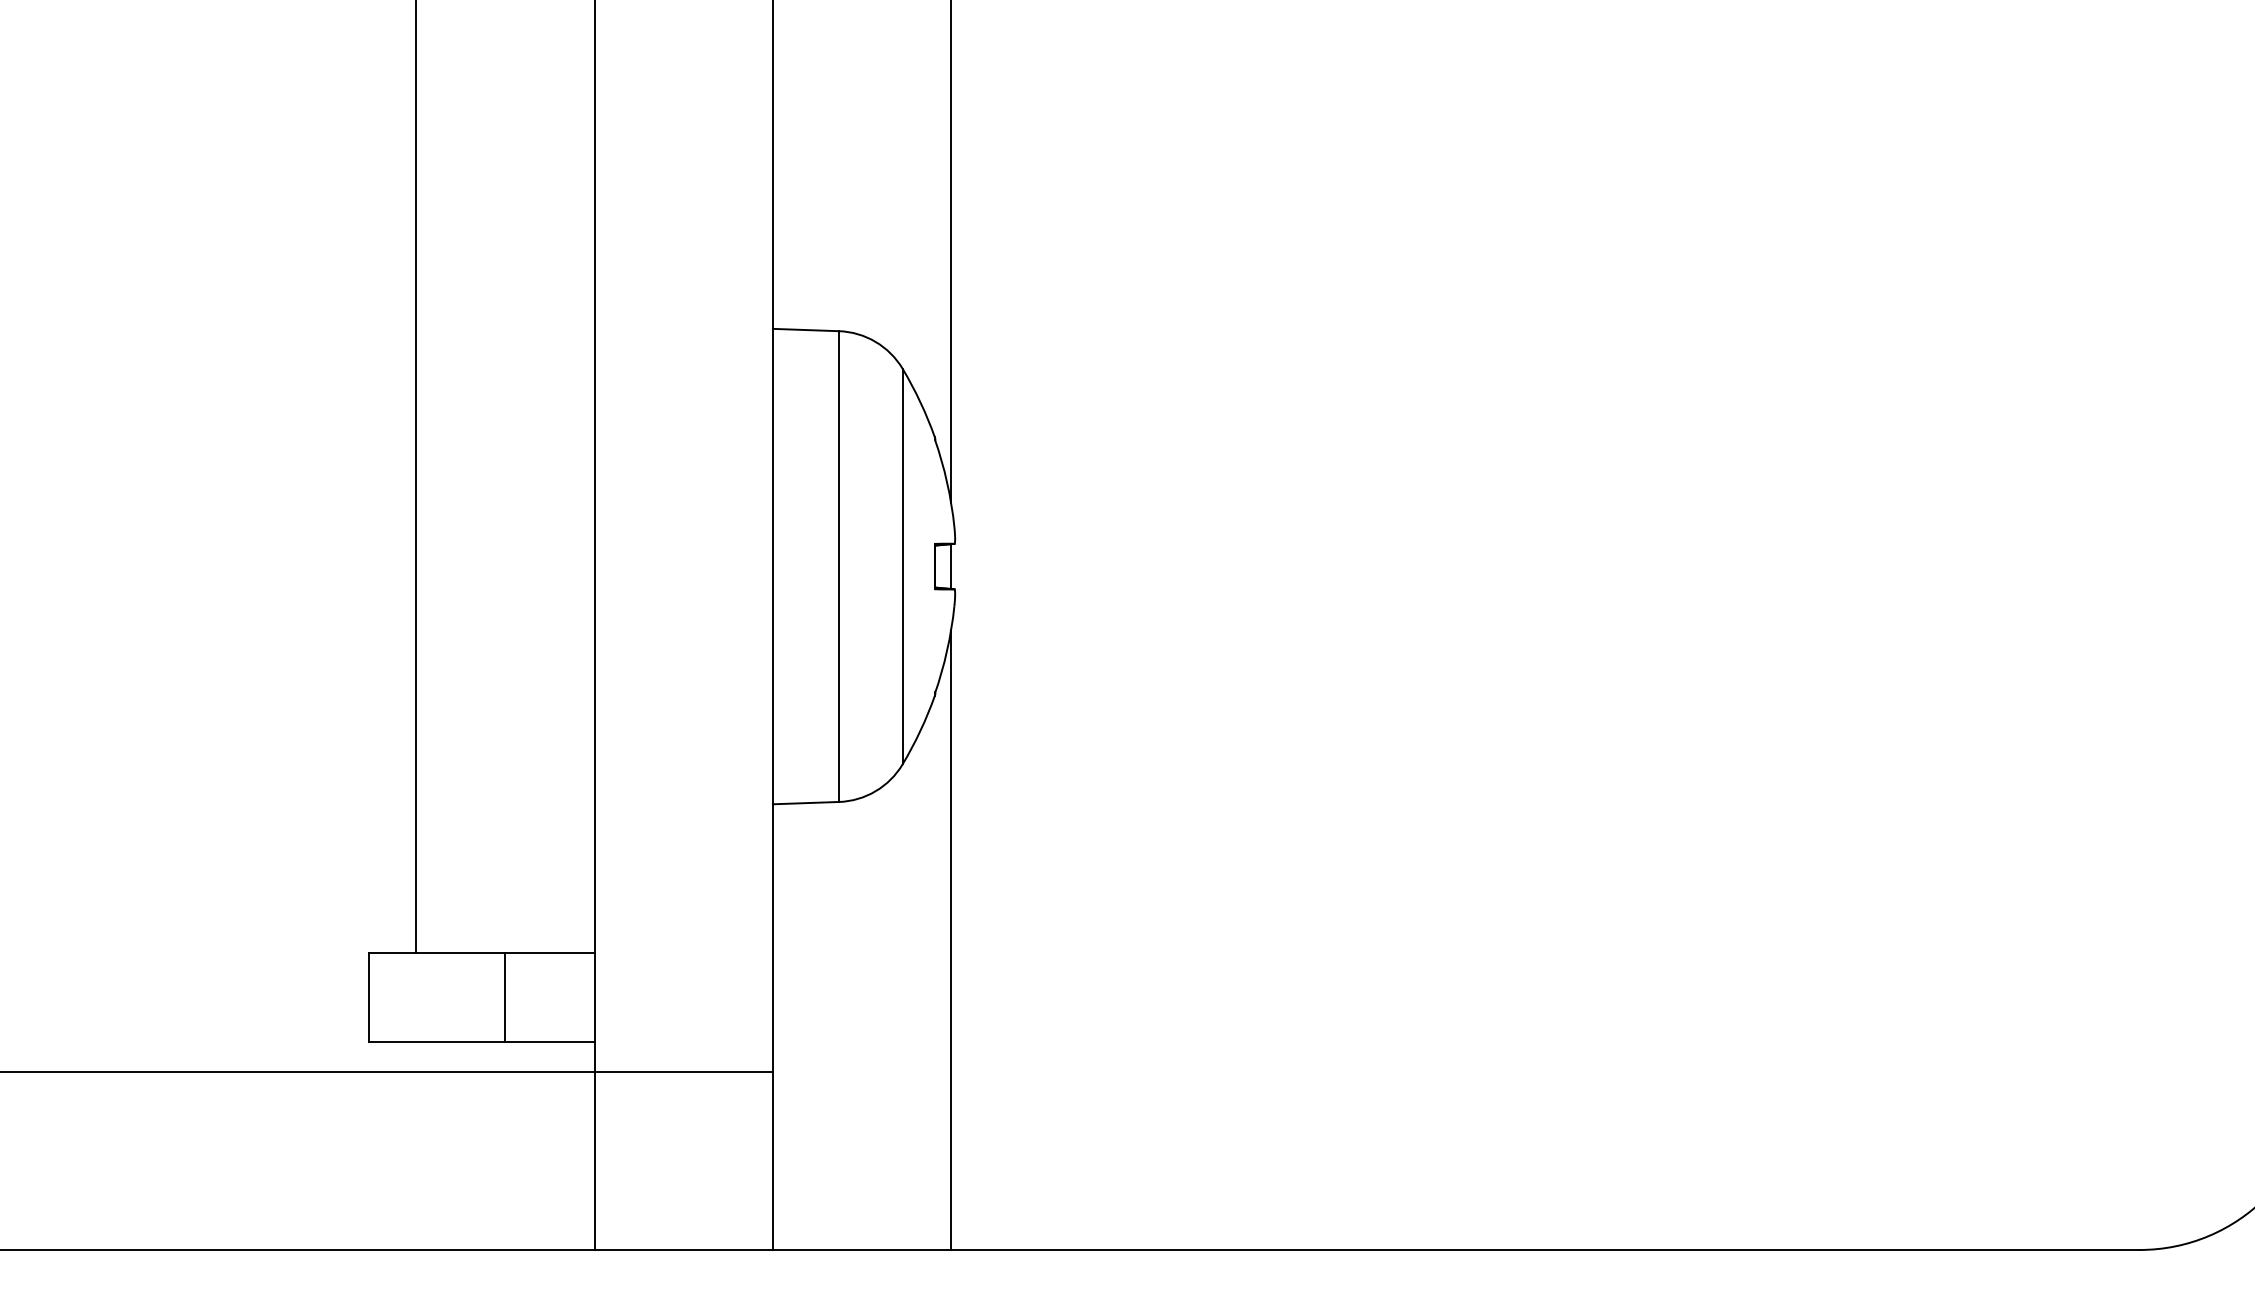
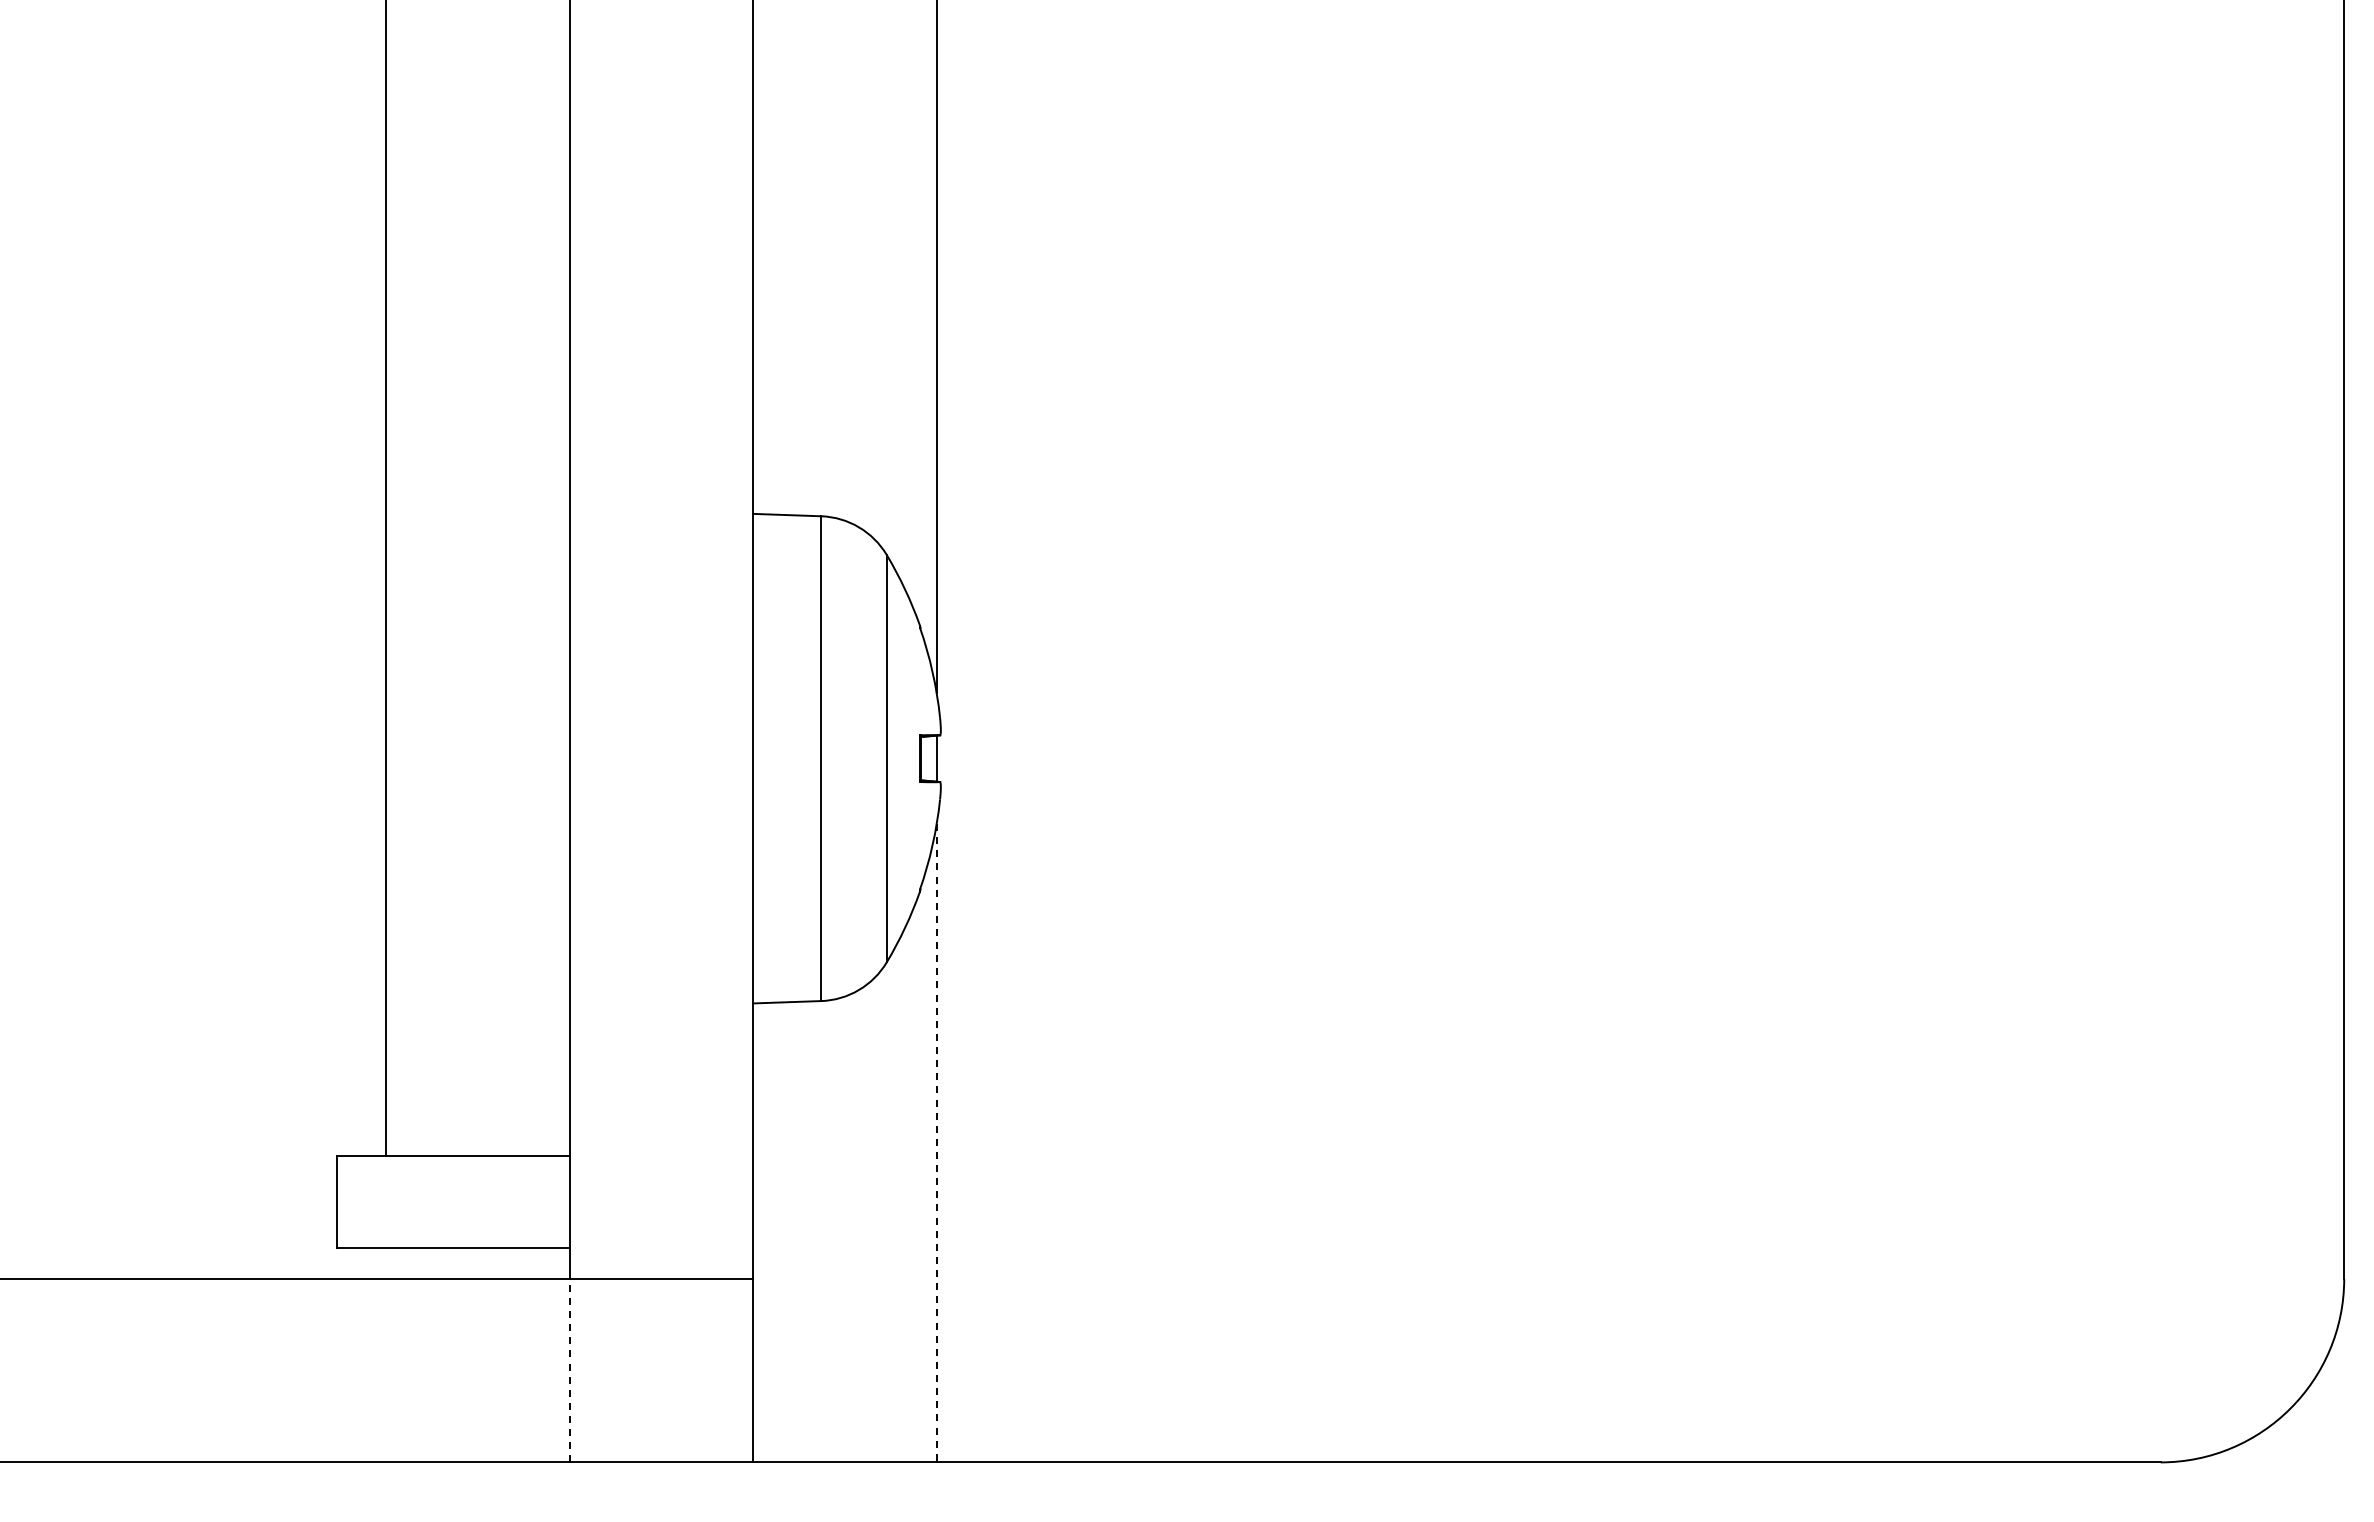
line: (950, 940) -> (936, 1143), solid -> dashed
line: (505, 997) -> (477, 1202), removed
line: (594, 1160) -> (569, 1370), solid -> dashed

